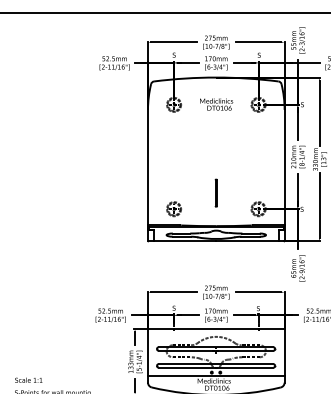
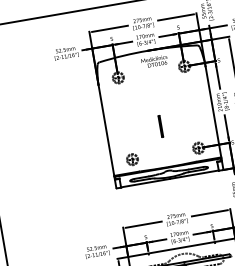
text: (216, 104) -> (154, 61), moved
line: (215, 192) -> (160, 126), moved

